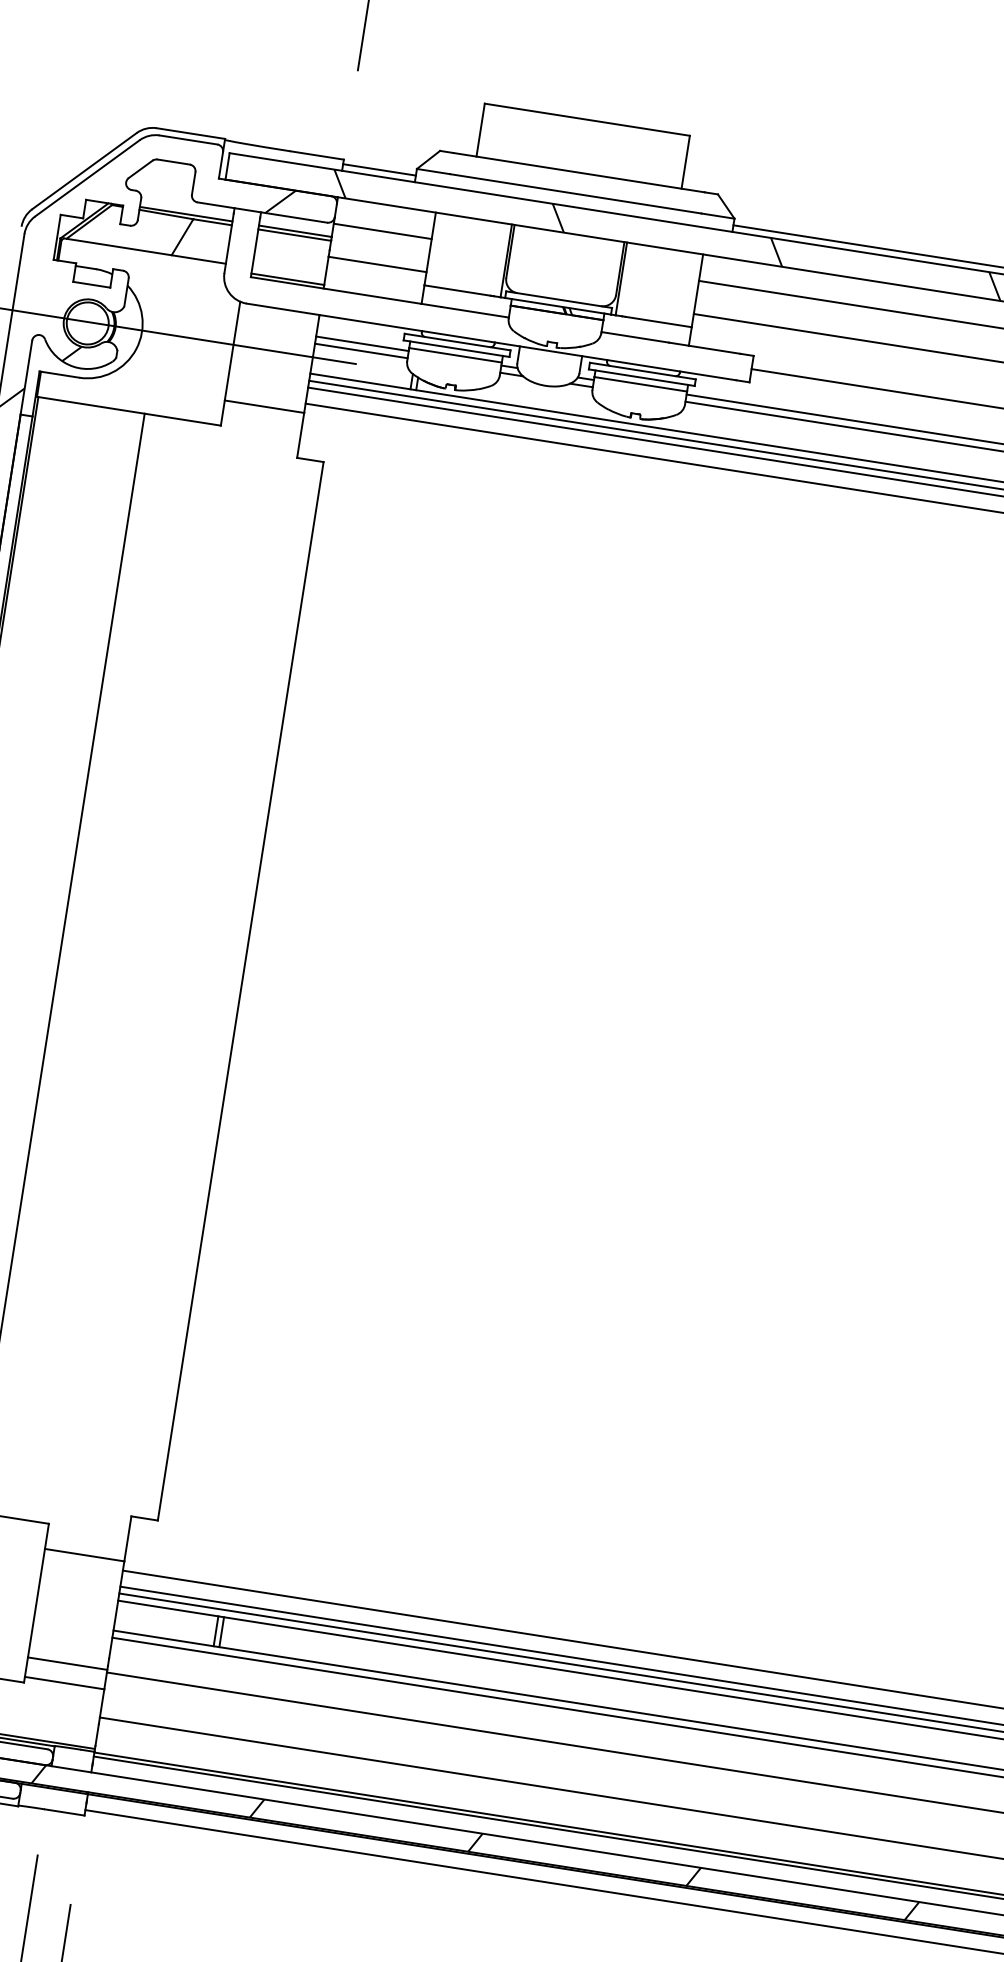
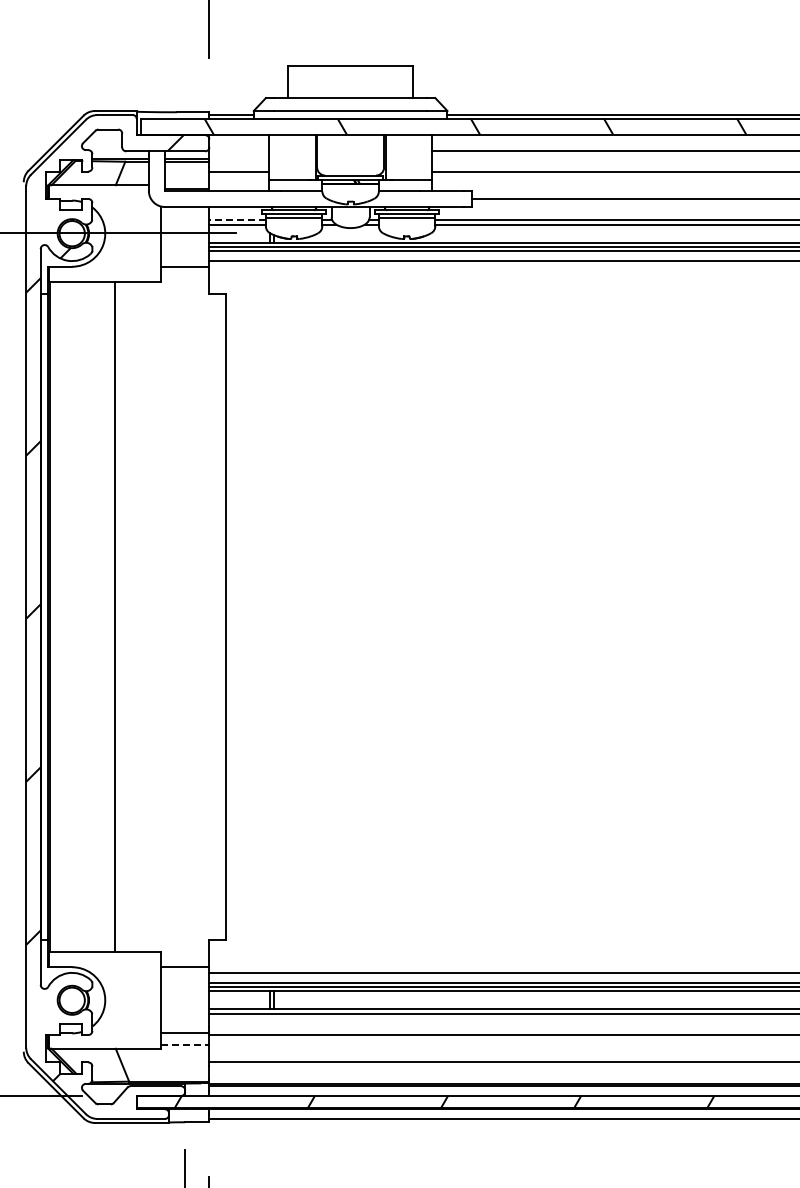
line: (383, 231) -> (239, 151), removed
line: (362, 344) -> (237, 220), solid -> dashed
line: (65, 1683) -> (185, 1045), solid -> dashed

